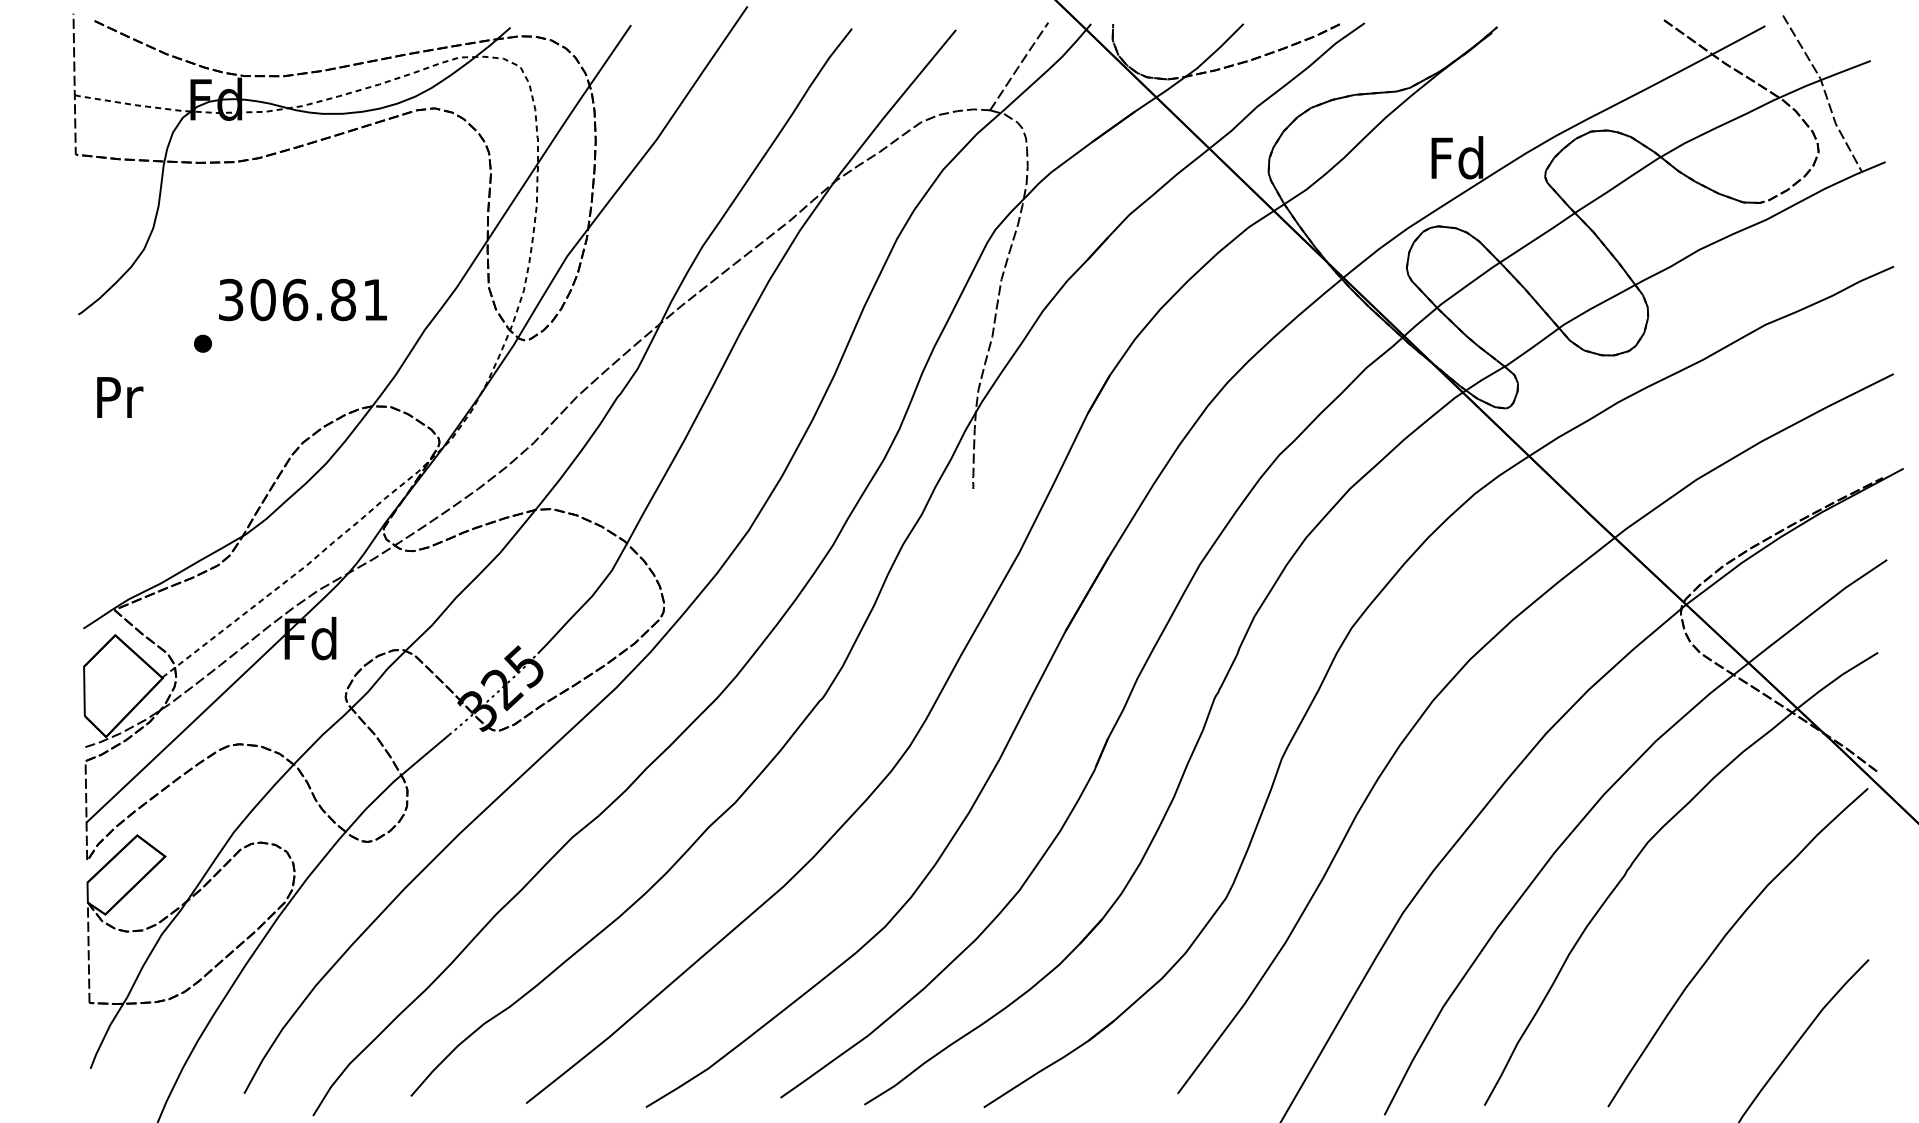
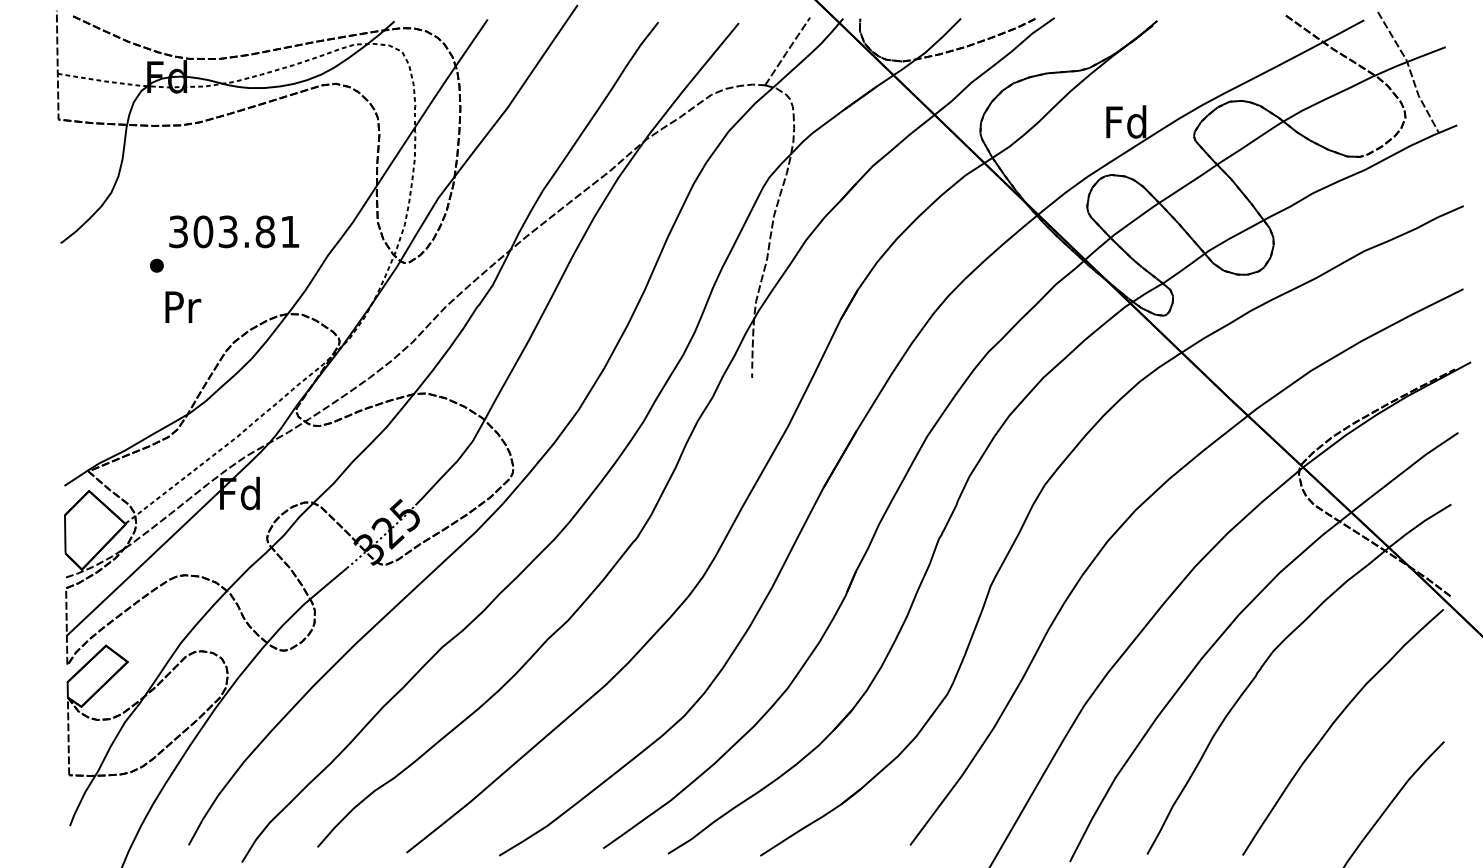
text: (295, 299) -> (228, 231), 306.81 -> 303.81
text: (120, 397) -> (183, 307), moved

